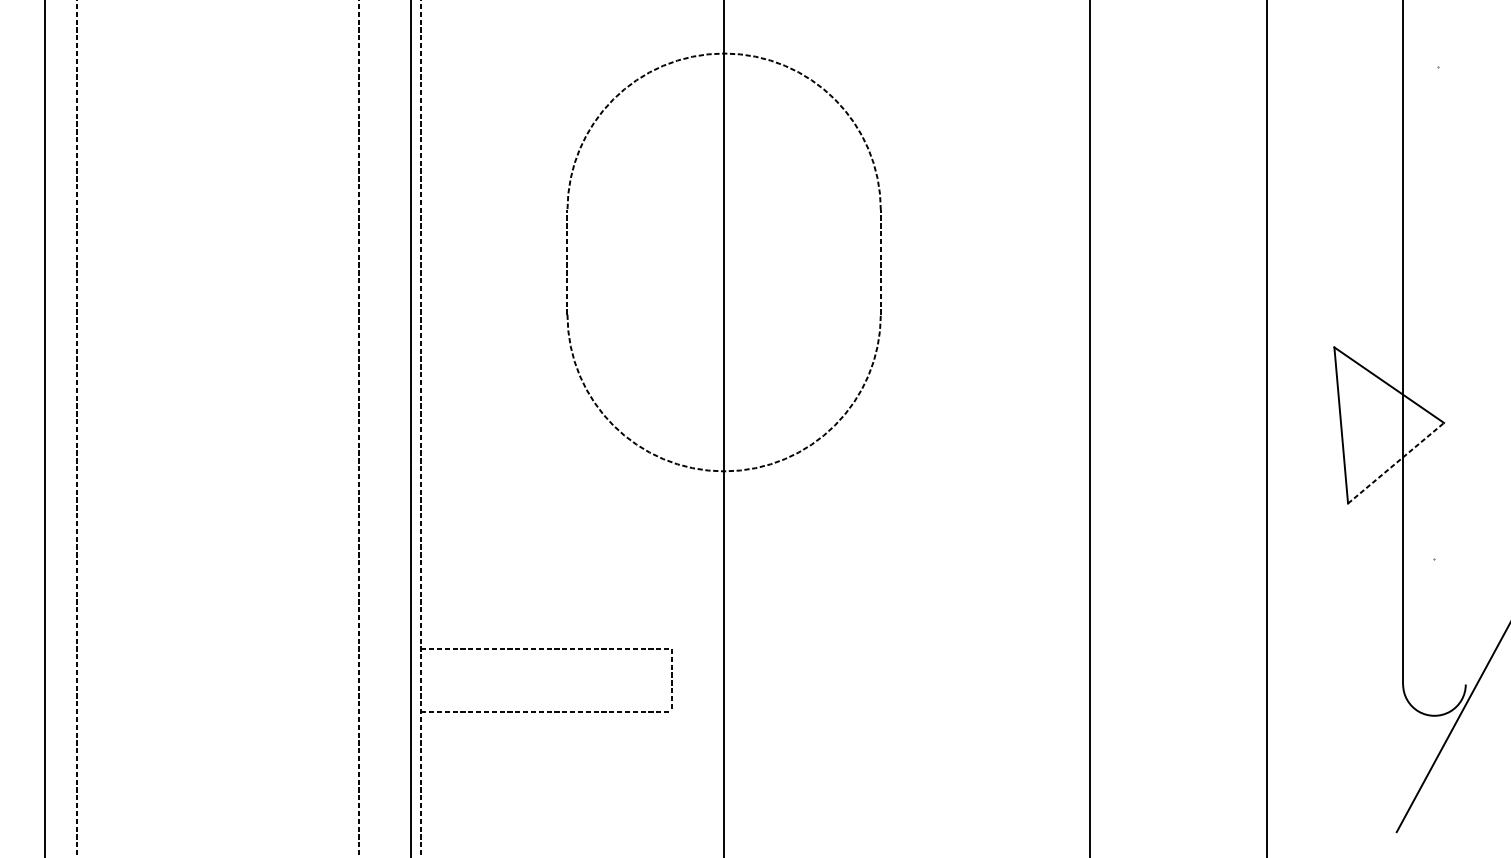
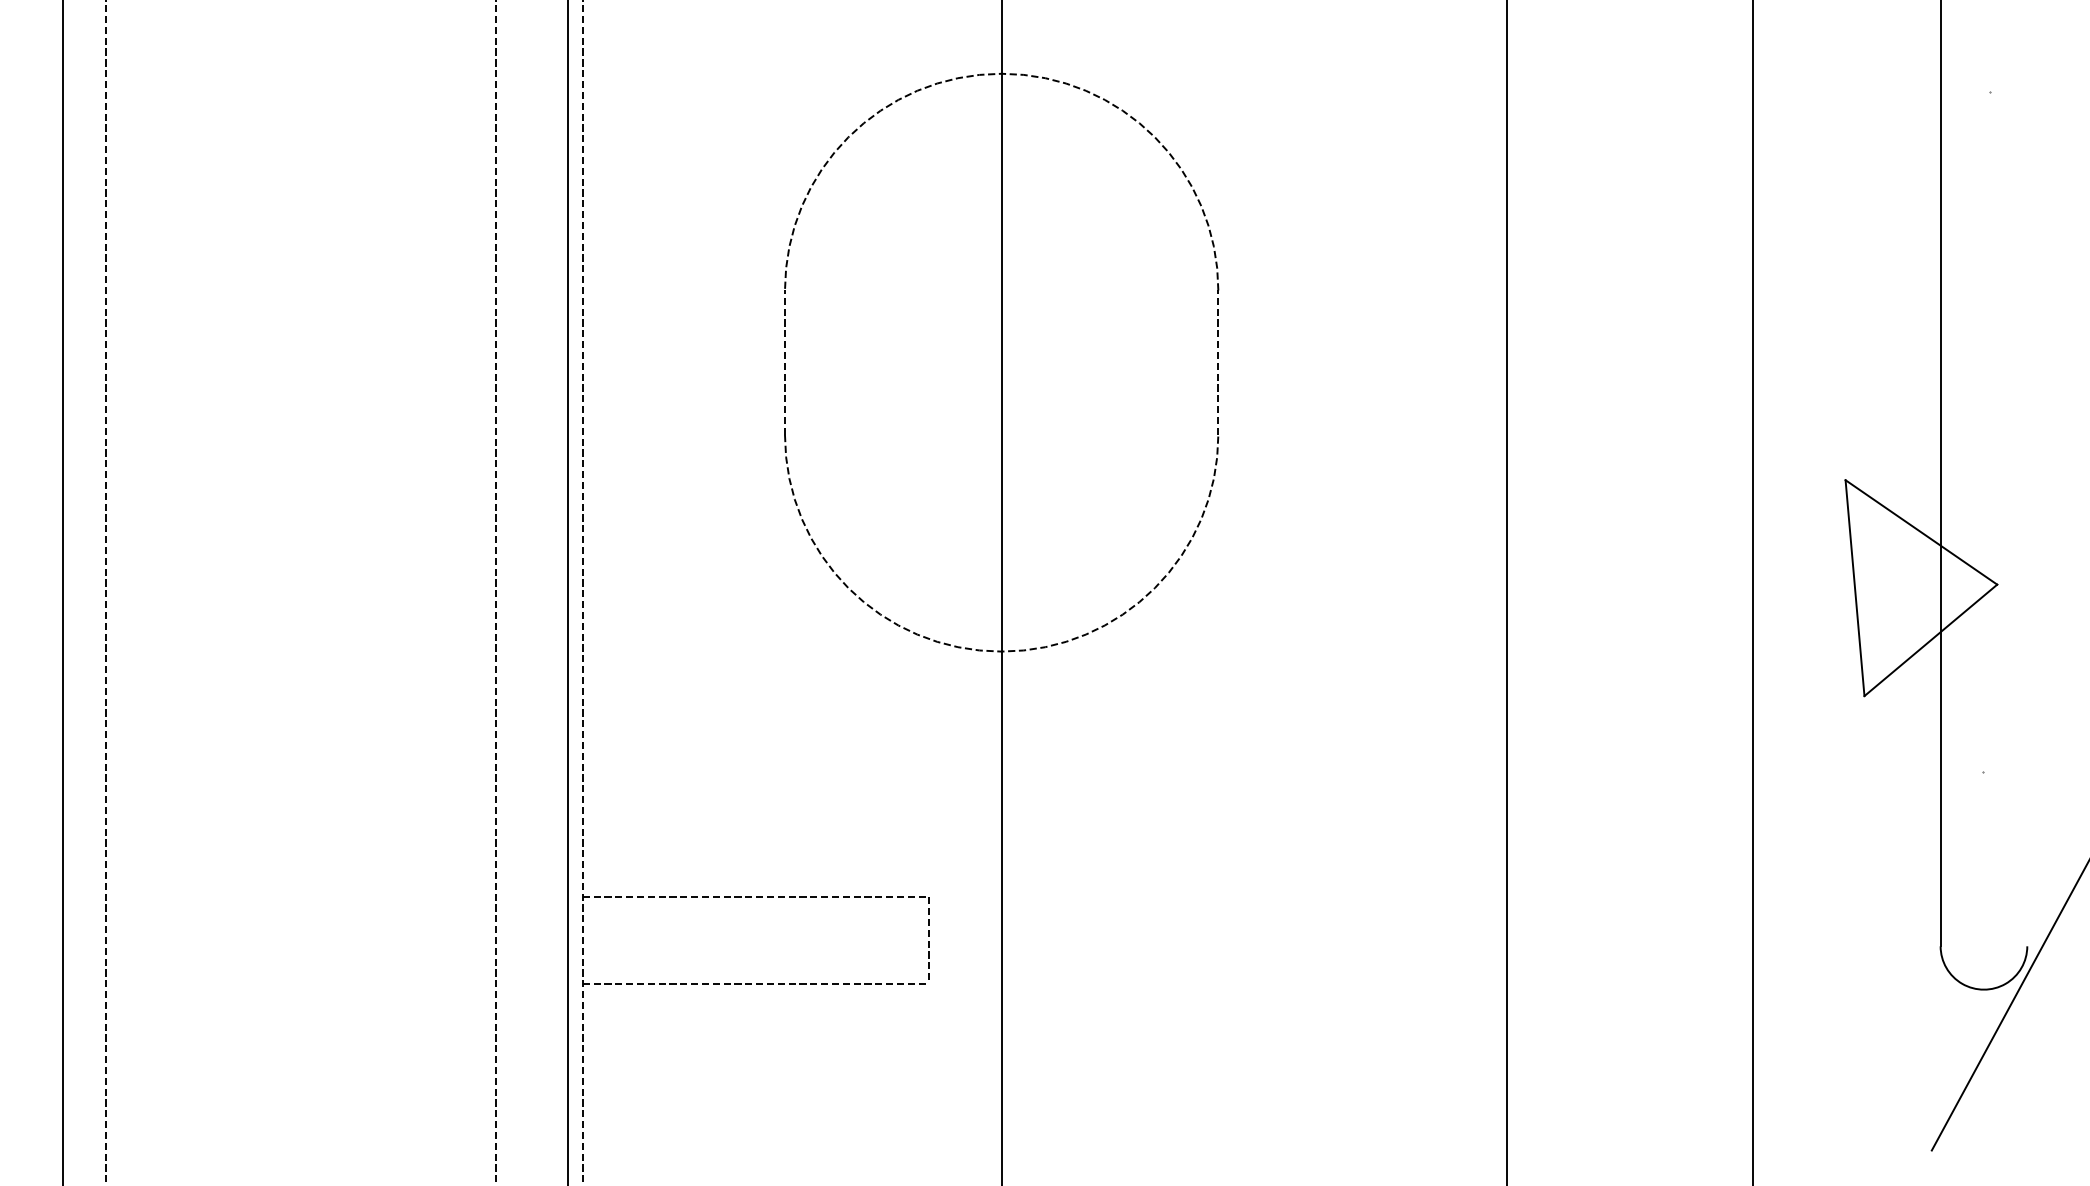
line: (1395, 463) -> (1930, 640), dashed -> solid

